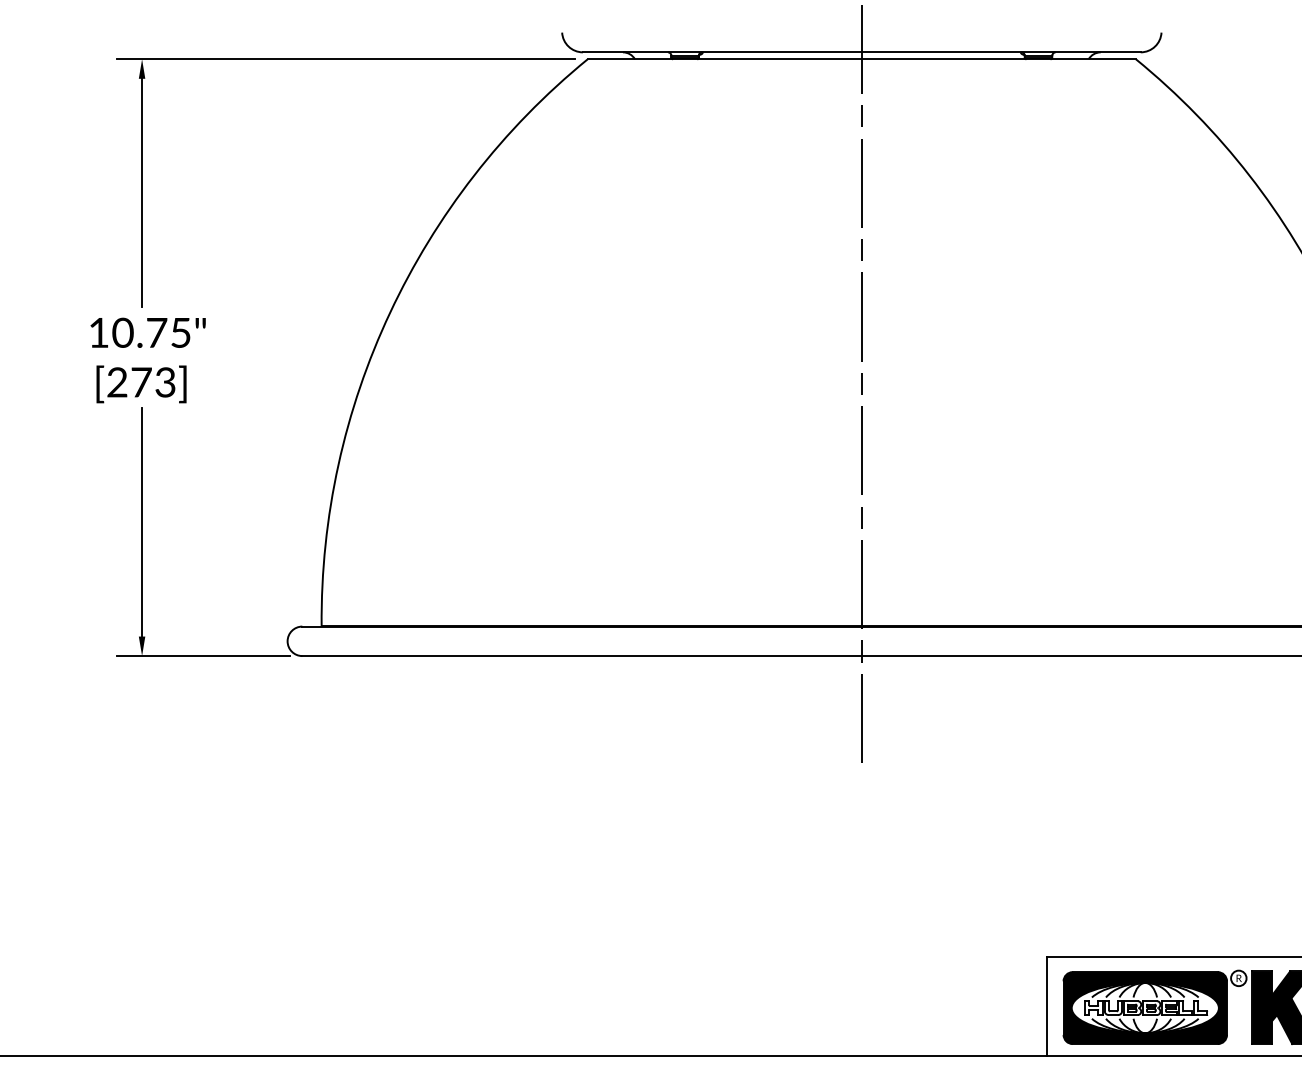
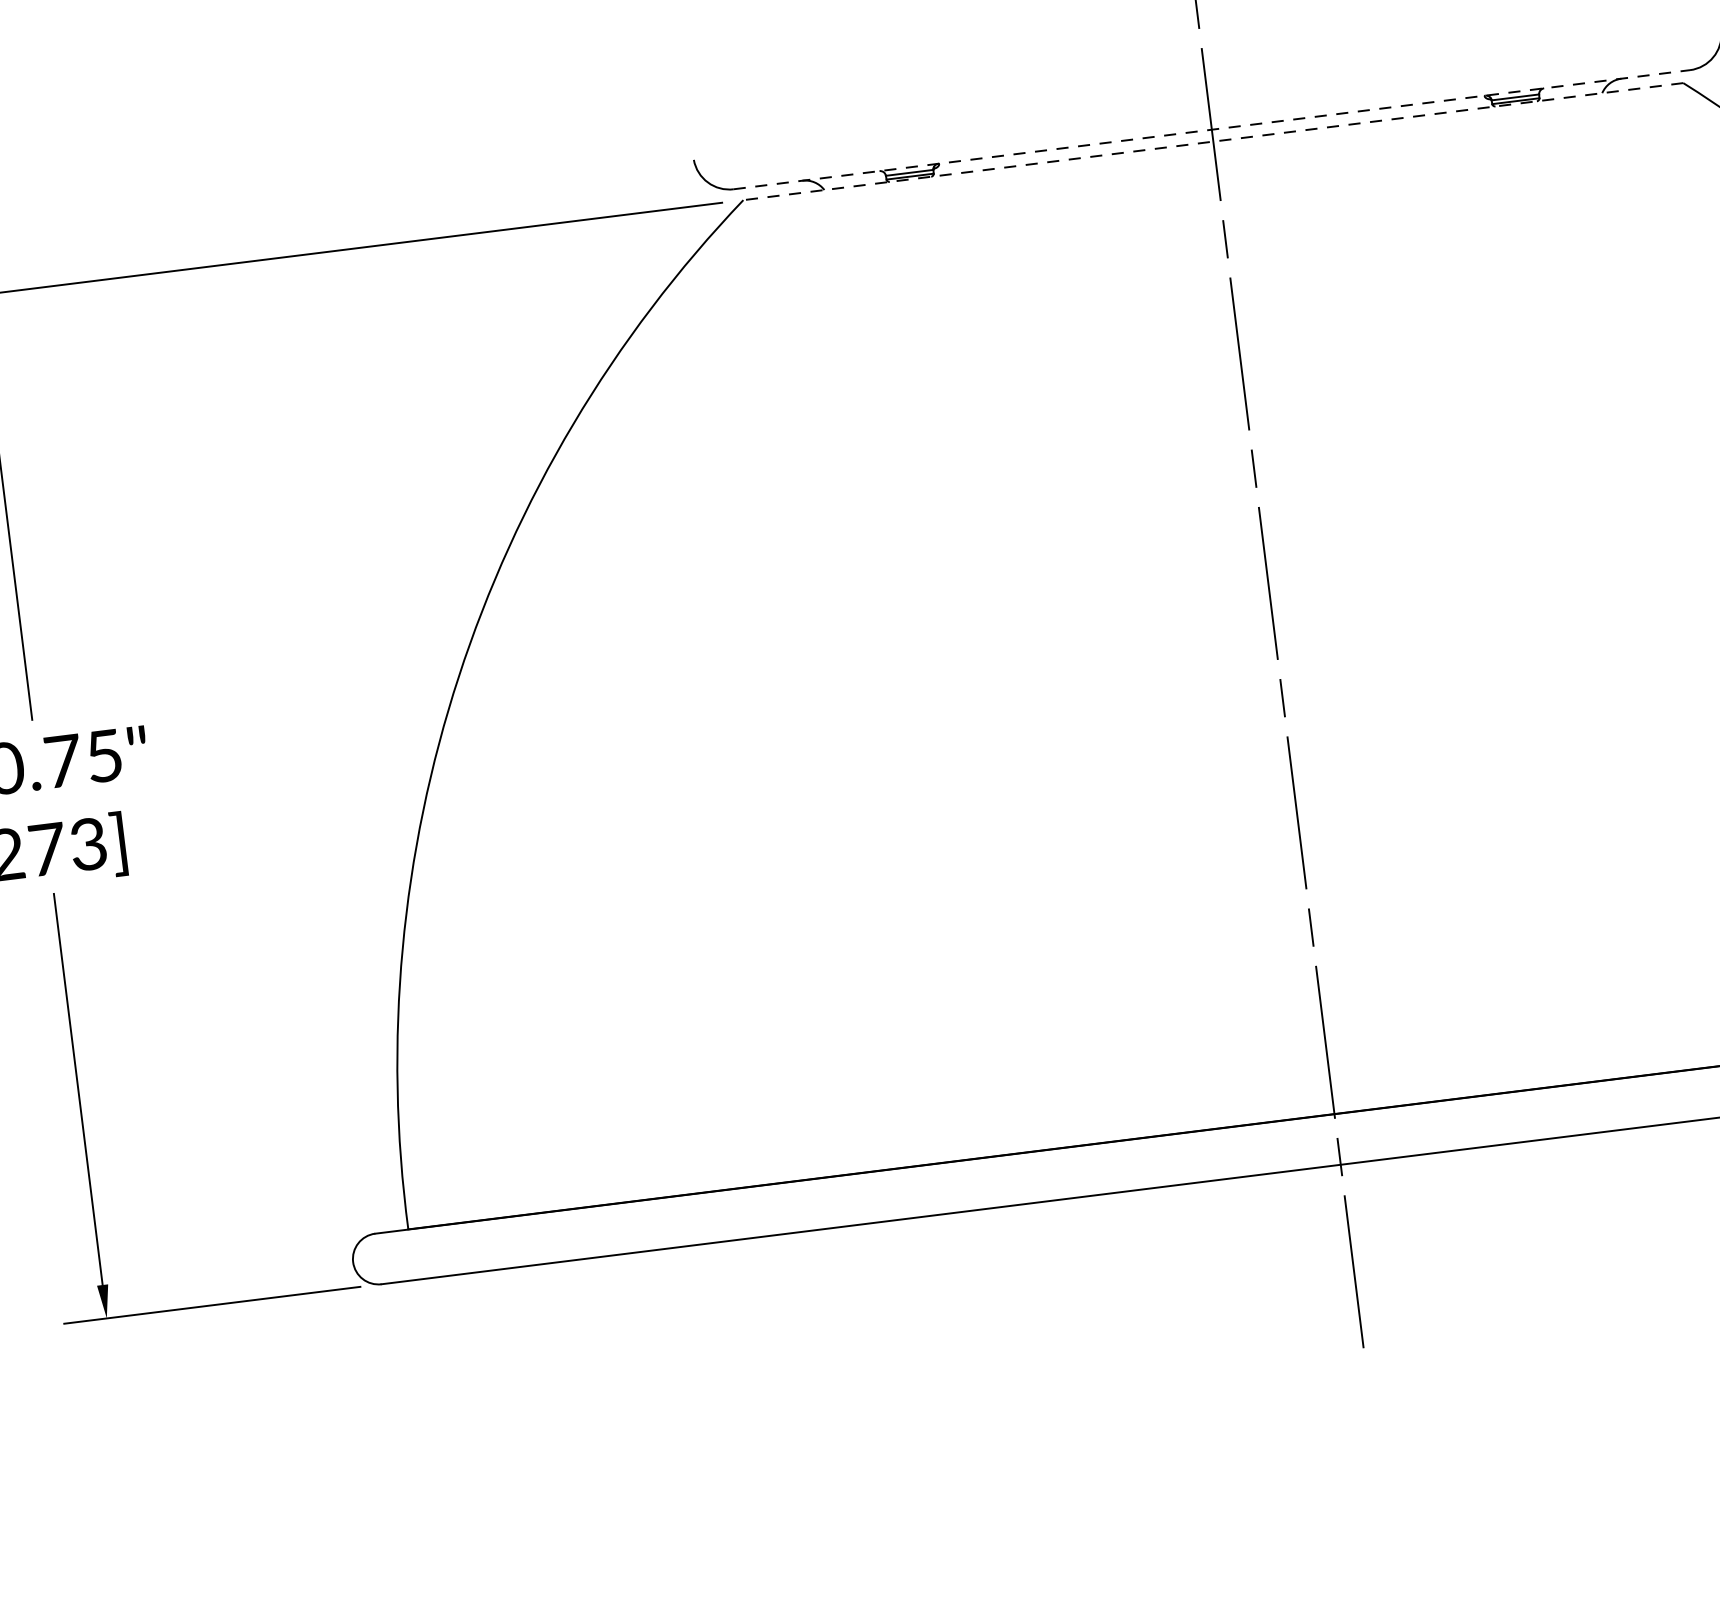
line: (861, 52) -> (1211, 130), solid -> dashed
line: (861, 59) -> (1212, 142), solid -> dashed

